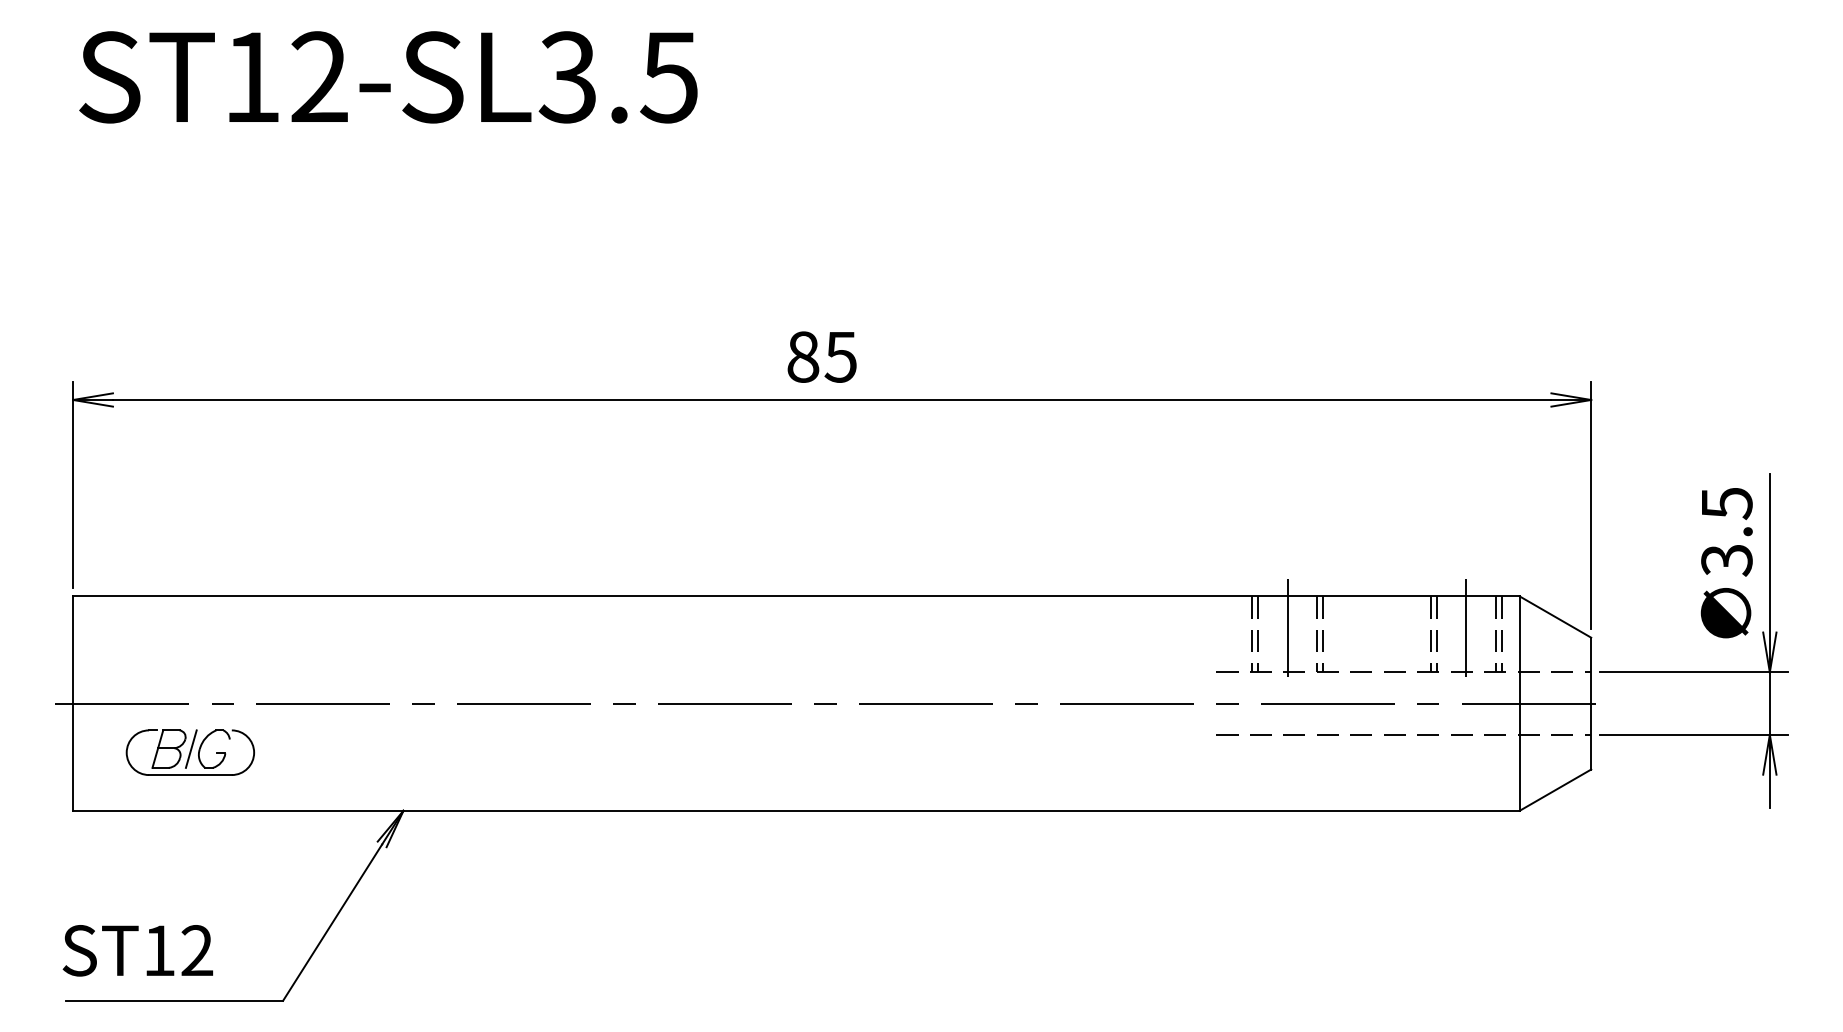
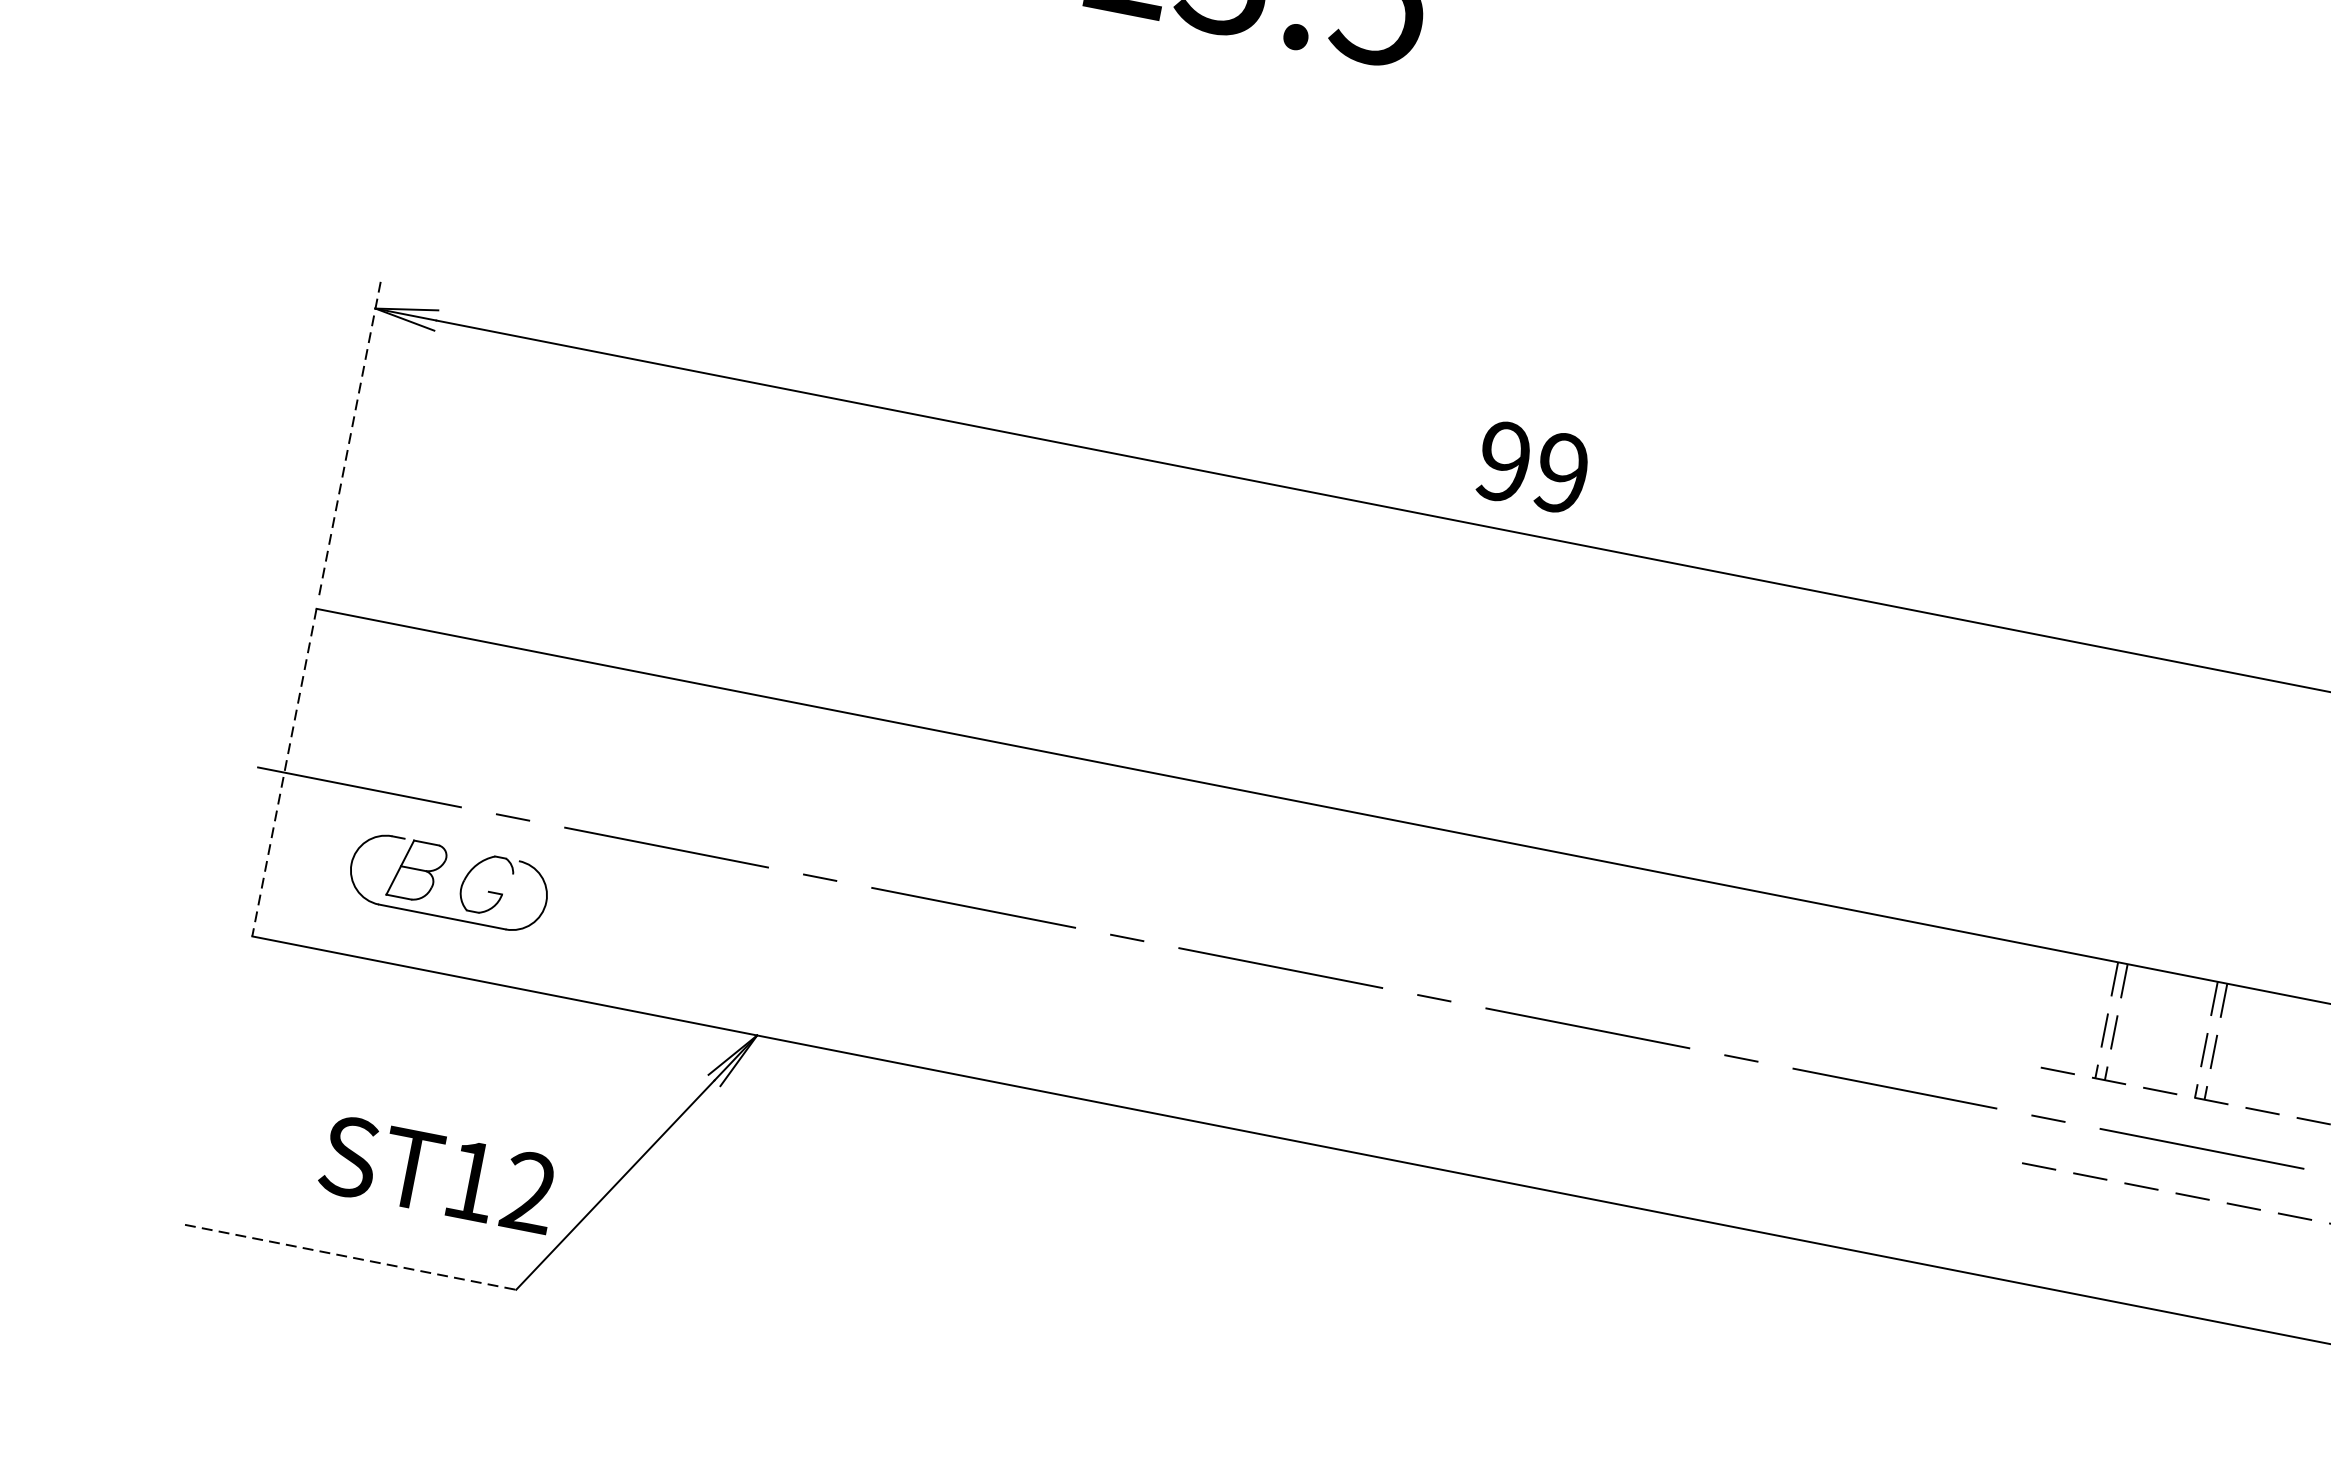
text: (821, 356) -> (1532, 466), 85 -> 99
line: (73, 484) -> (350, 437), solid -> dashed
line: (1287, 627) -> (2163, 1020), removed
line: (73, 704) -> (284, 774), solid -> dashed
line: (190, 748) -> (450, 876), removed
text: (137, 950) -> (437, 1173), moved
line: (175, 1000) -> (351, 1257), solid -> dashed

